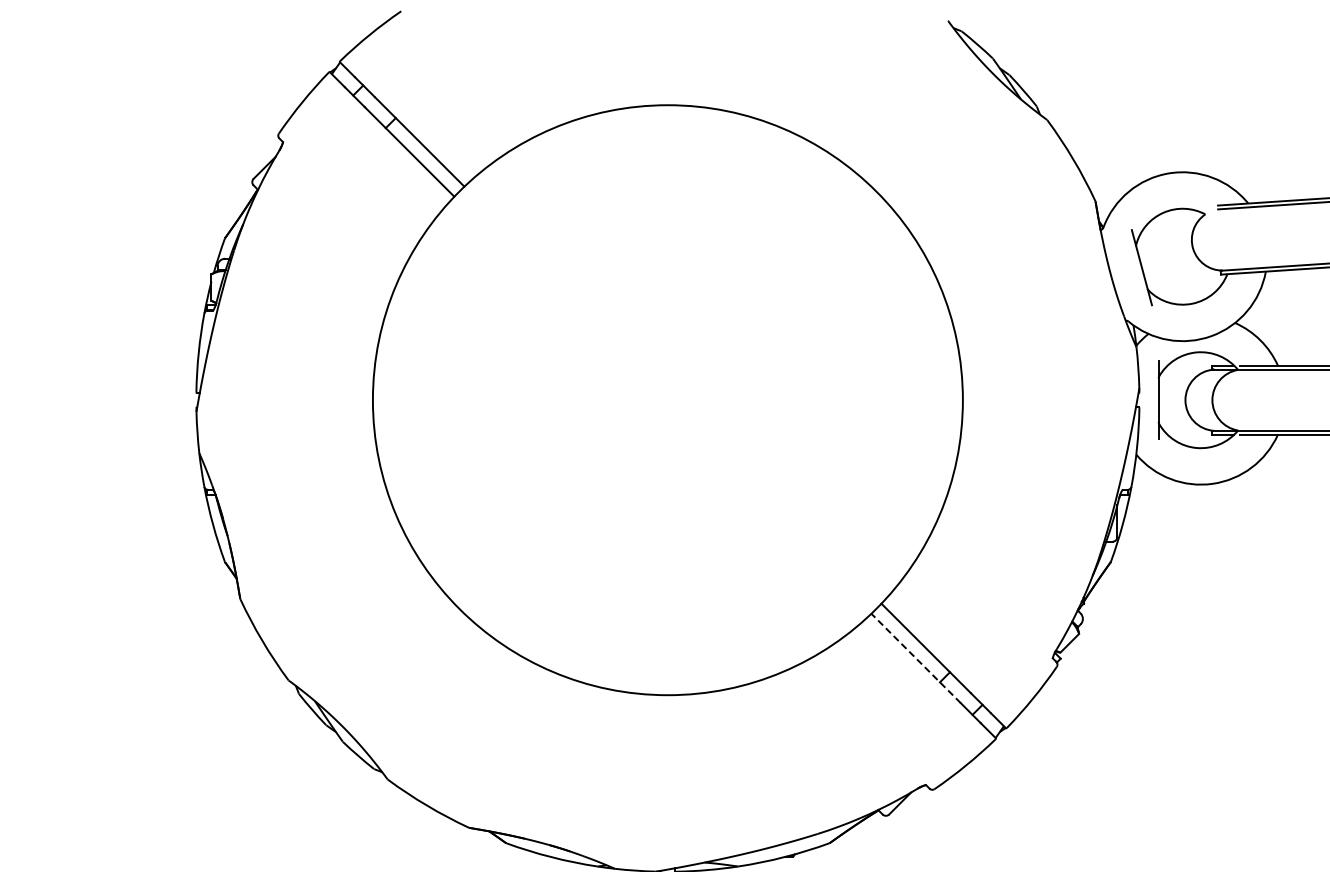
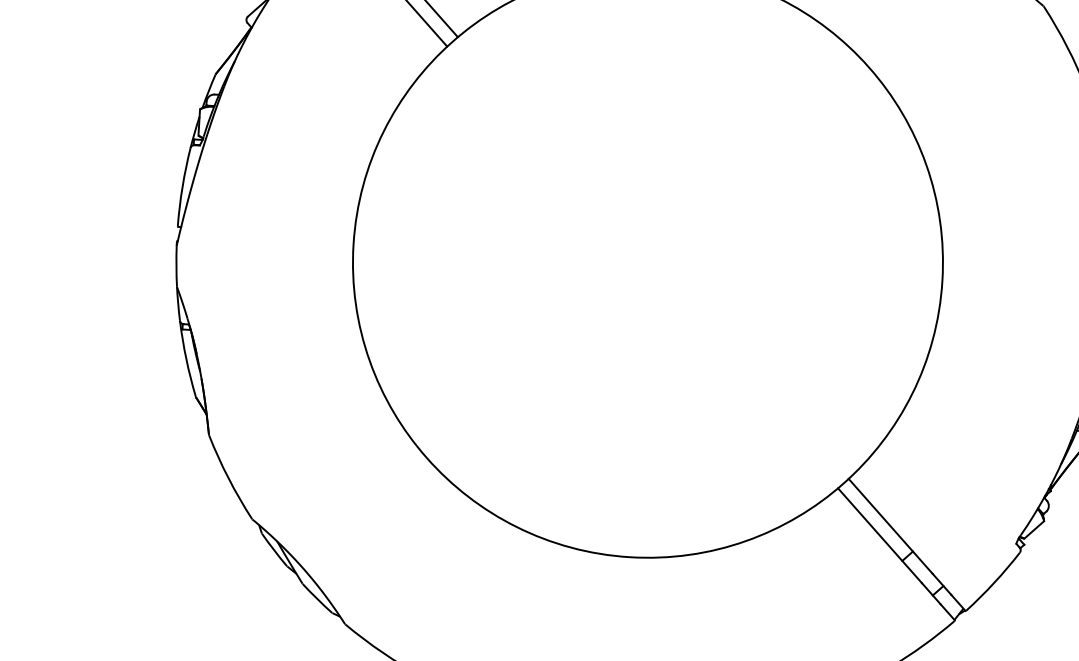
line: (915, 658) -> (879, 535), dashed -> solid

